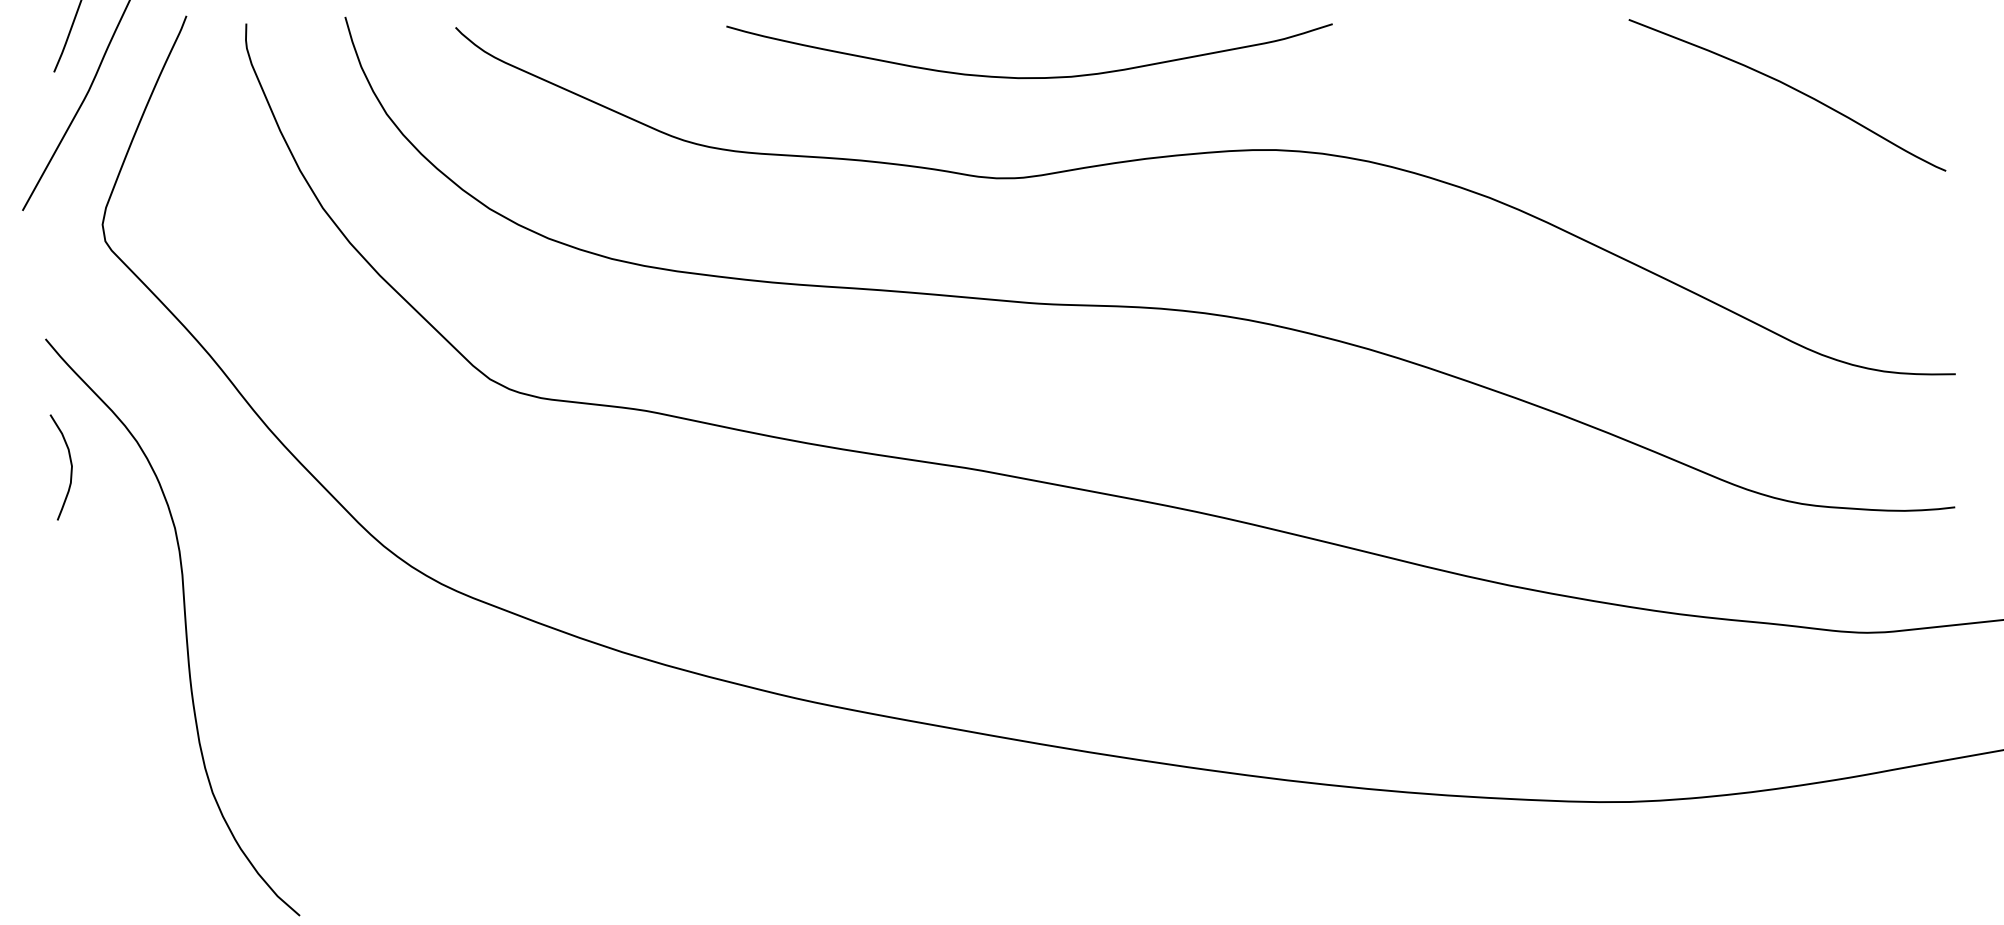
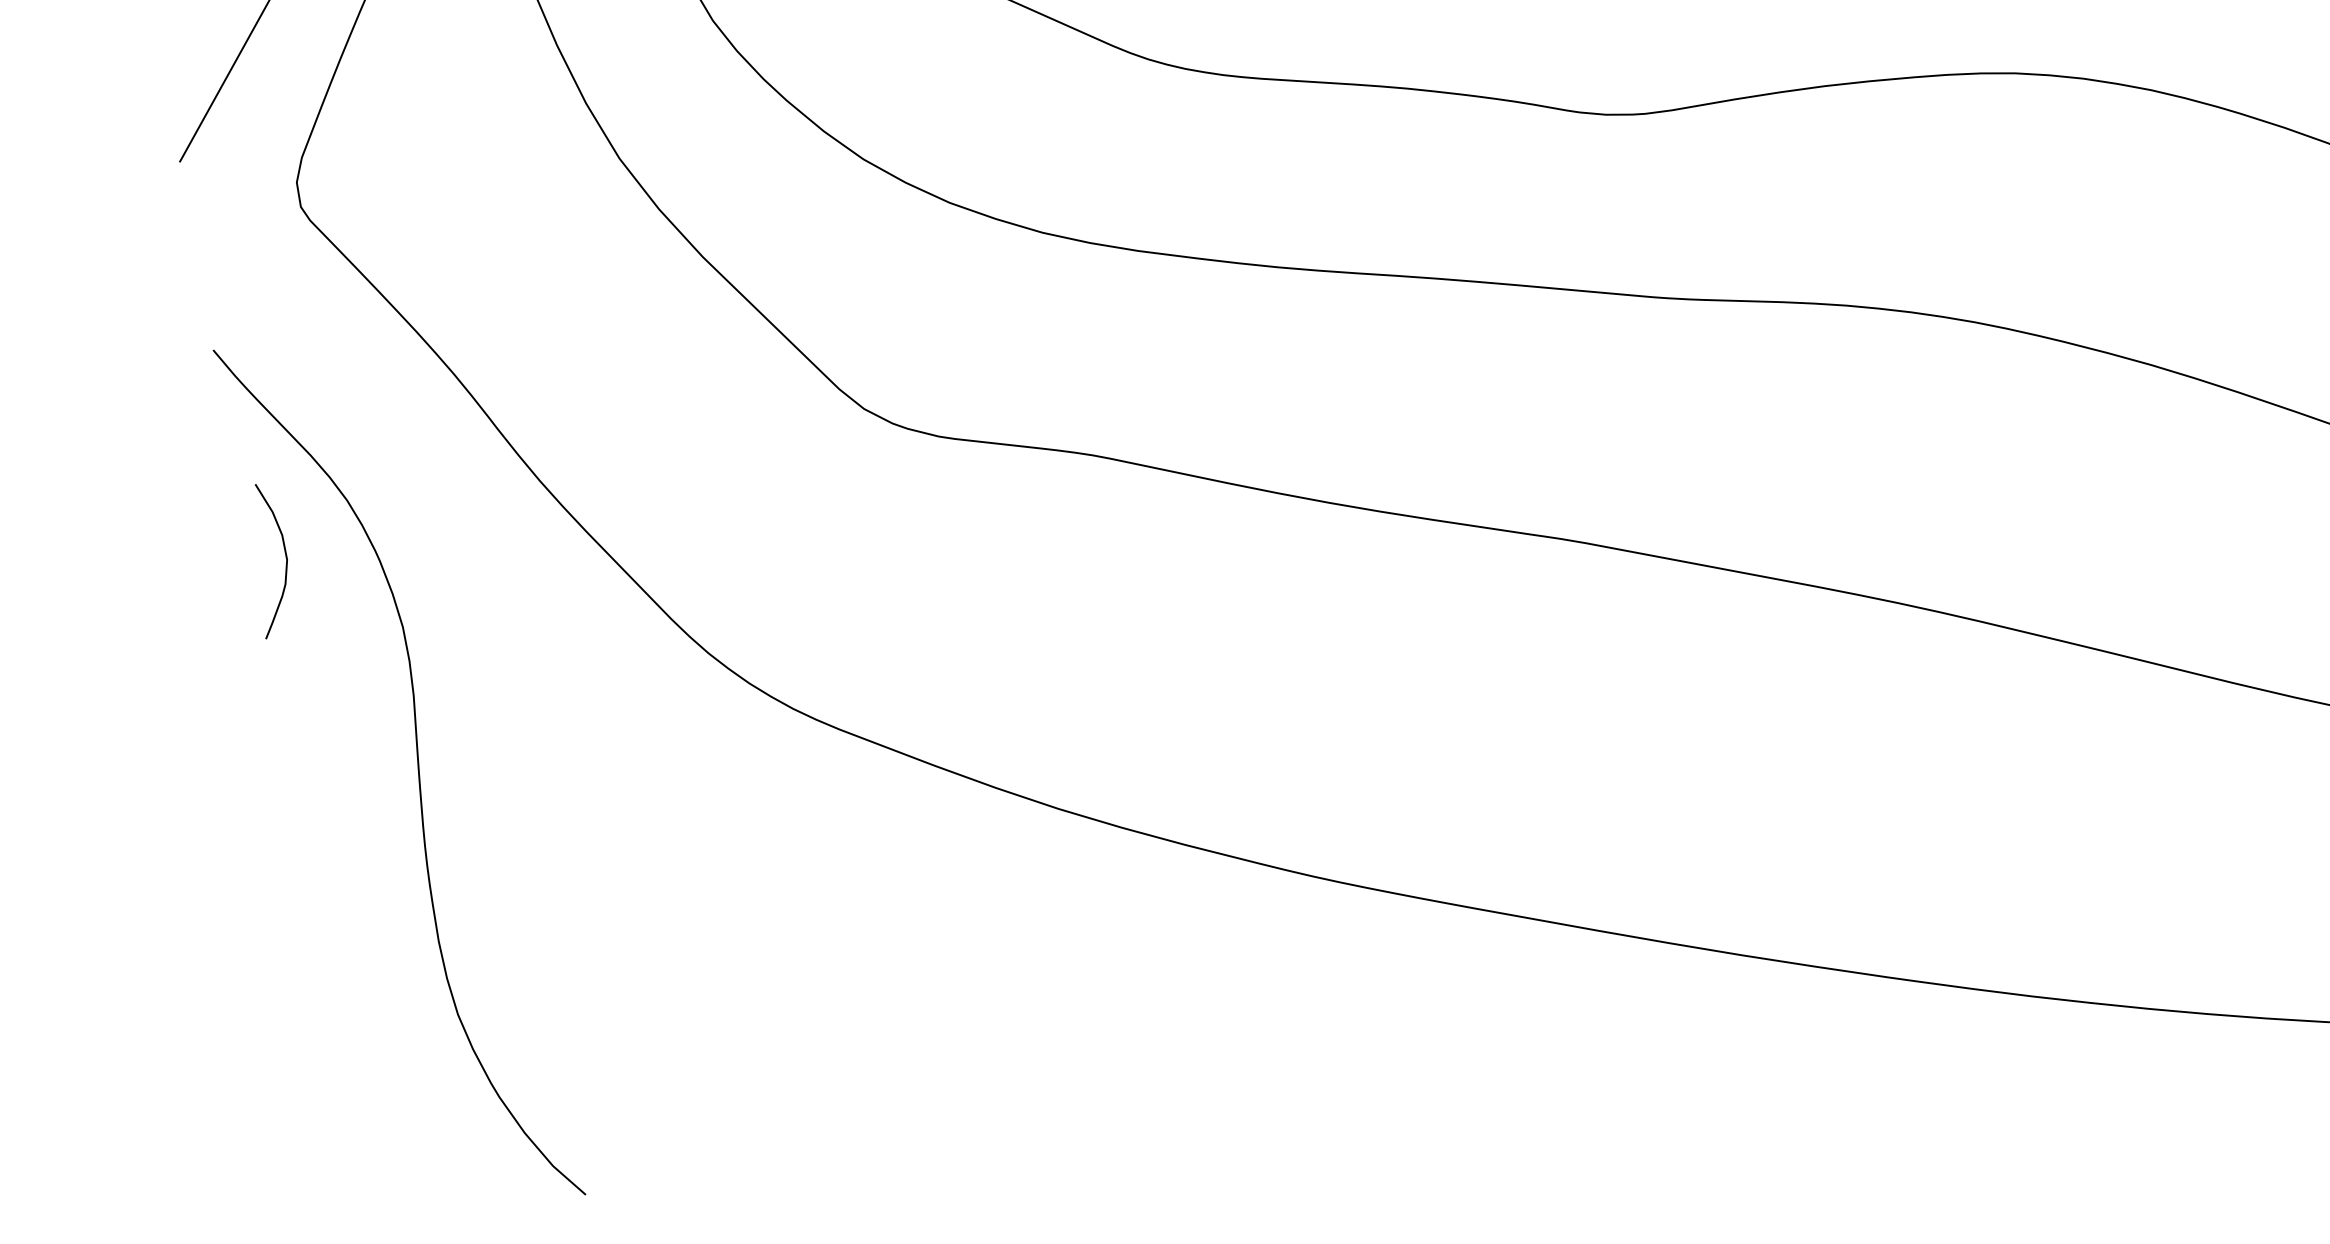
curve: (70, 465) -> (284, 558), moved

